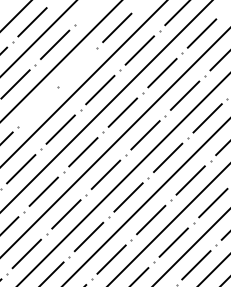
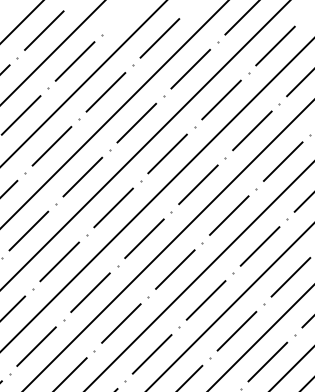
line: (77, 67) -> (105, 92), added
line: (37, 107) -> (51, 146), added

